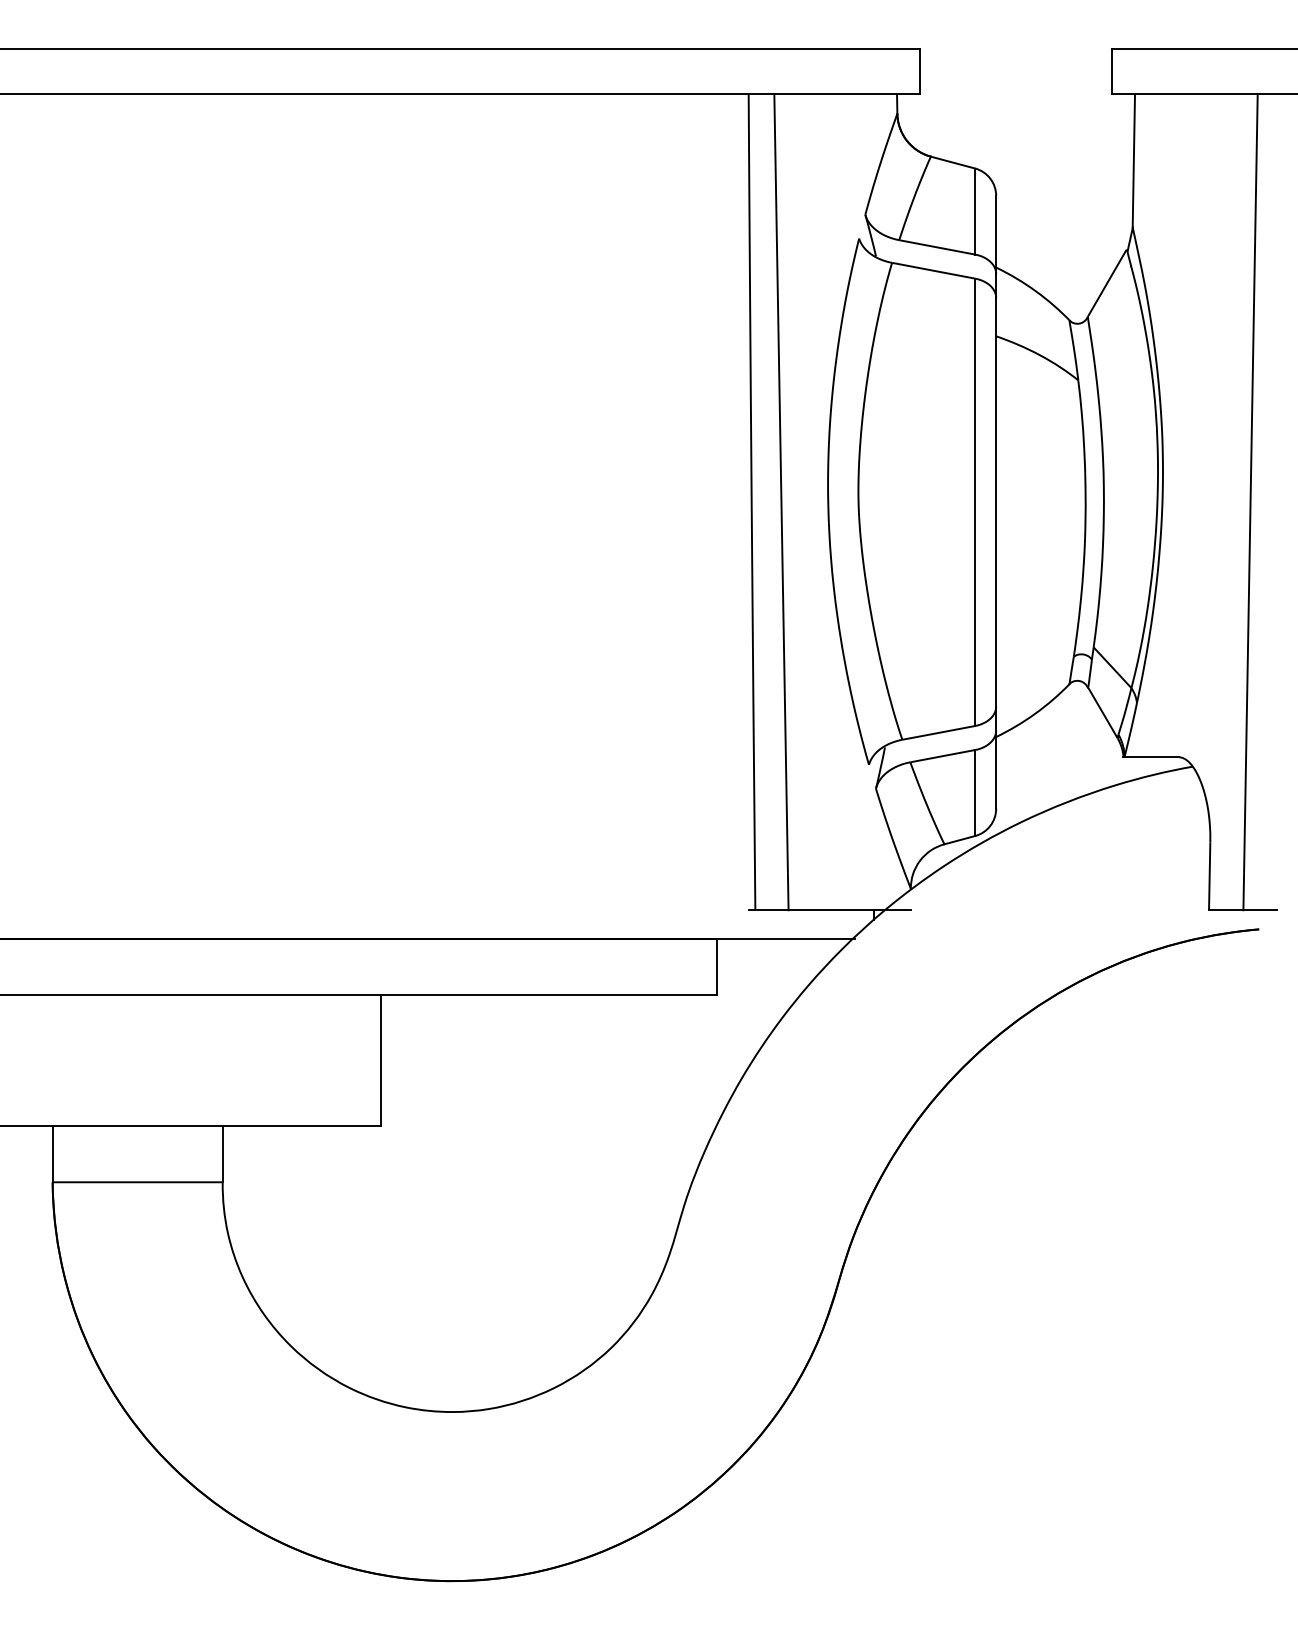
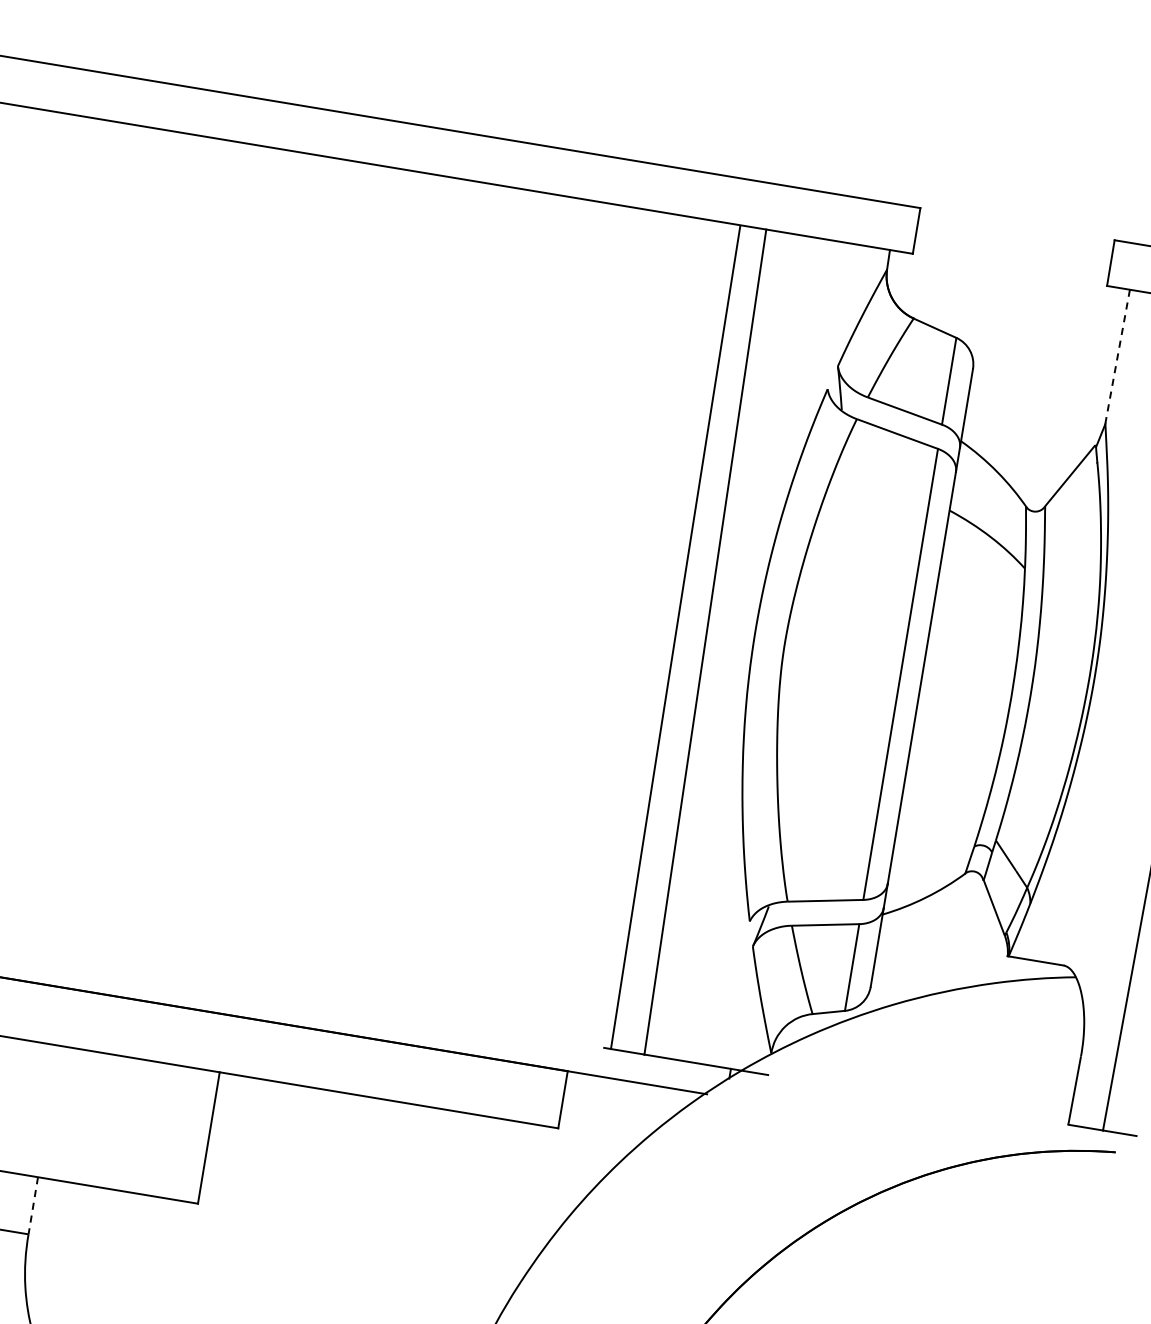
line: (1133, 161) -> (1117, 357), solid -> dashed
line: (222, 1154) -> (33, 1206), solid -> dashed

